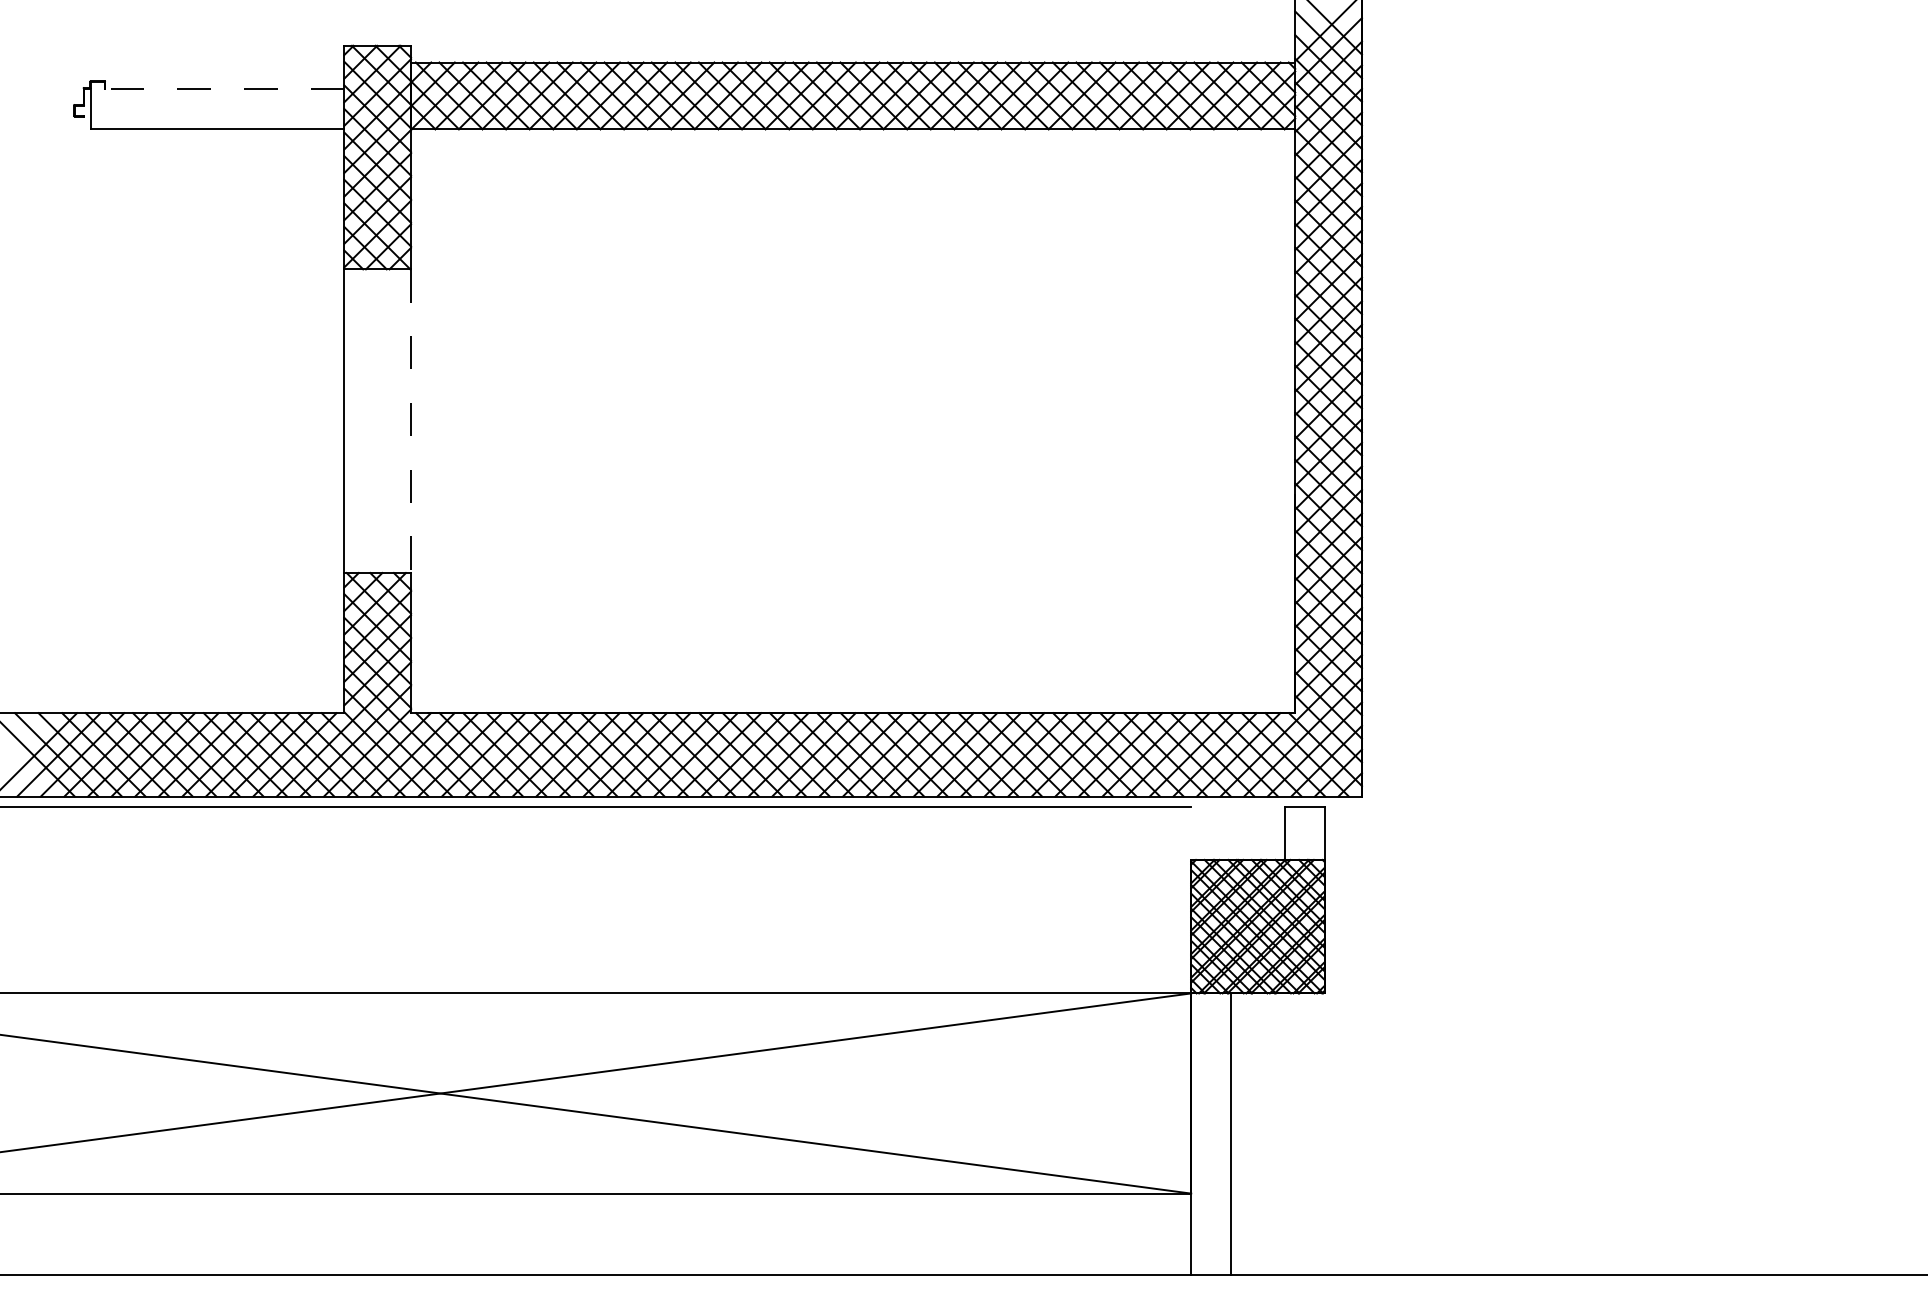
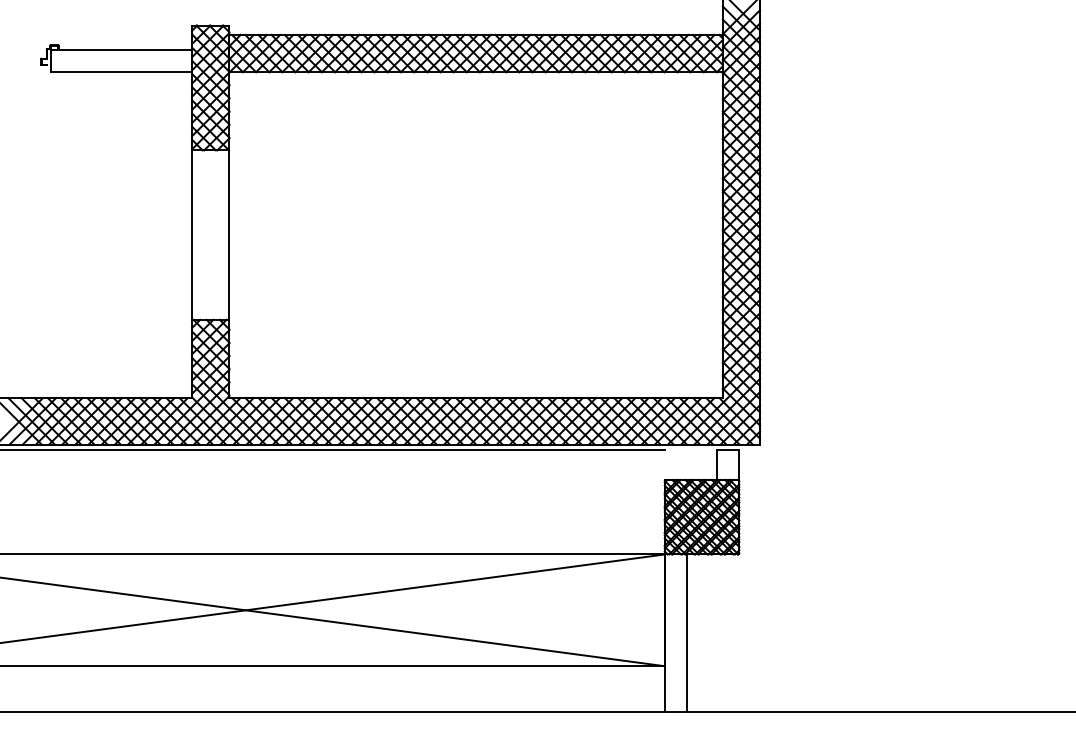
line: (217, 88) -> (121, 49), dashed -> solid
line: (411, 421) -> (229, 235), dashed -> solid

